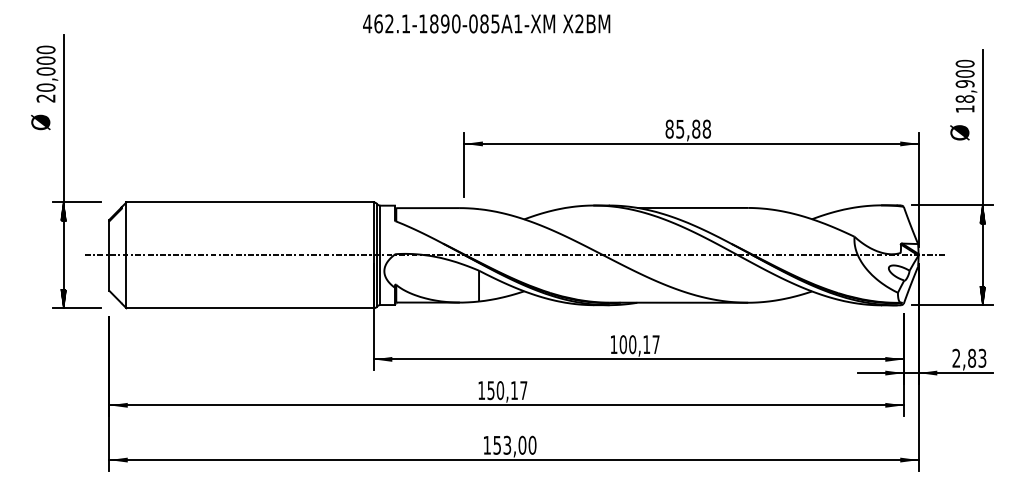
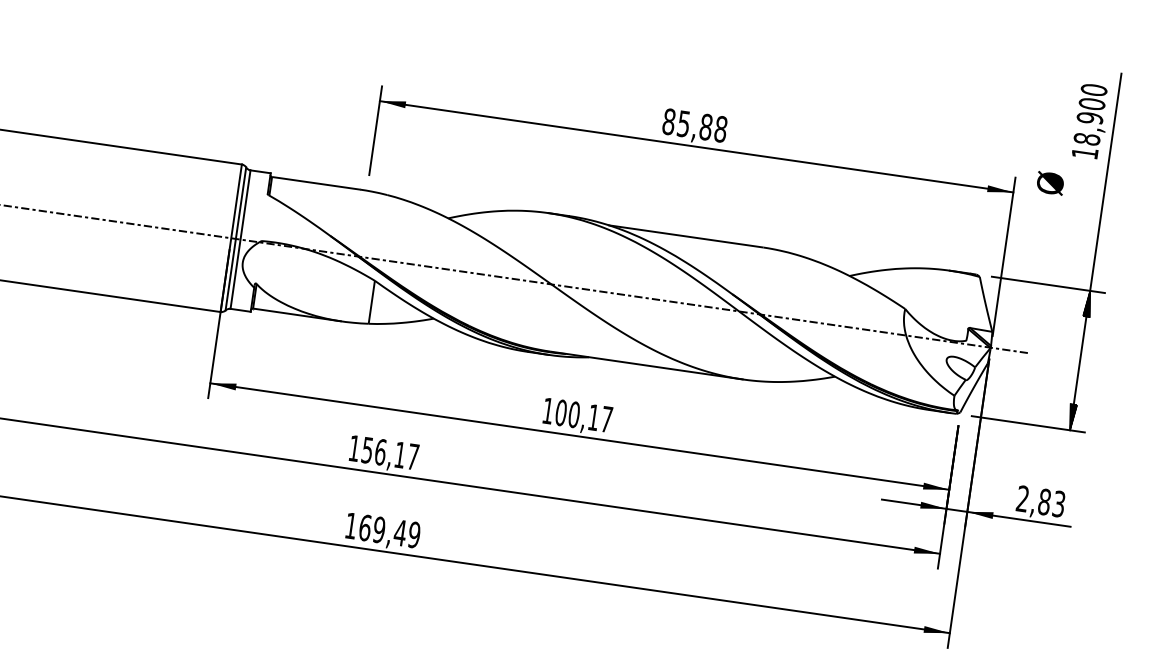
text: (959, 132) -> (1049, 182), moved
text: (500, 390) -> (380, 452), 150,17 -> 156,17
text: (514, 444) -> (389, 530), 153,00 -> 169,49

